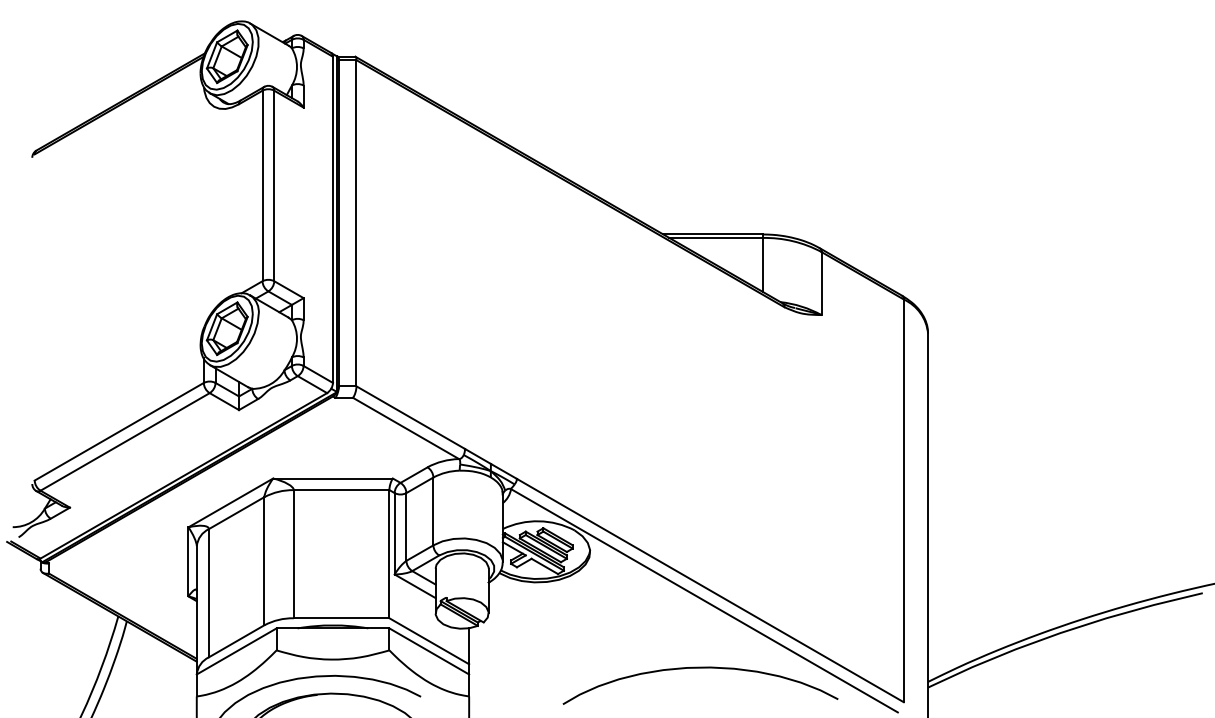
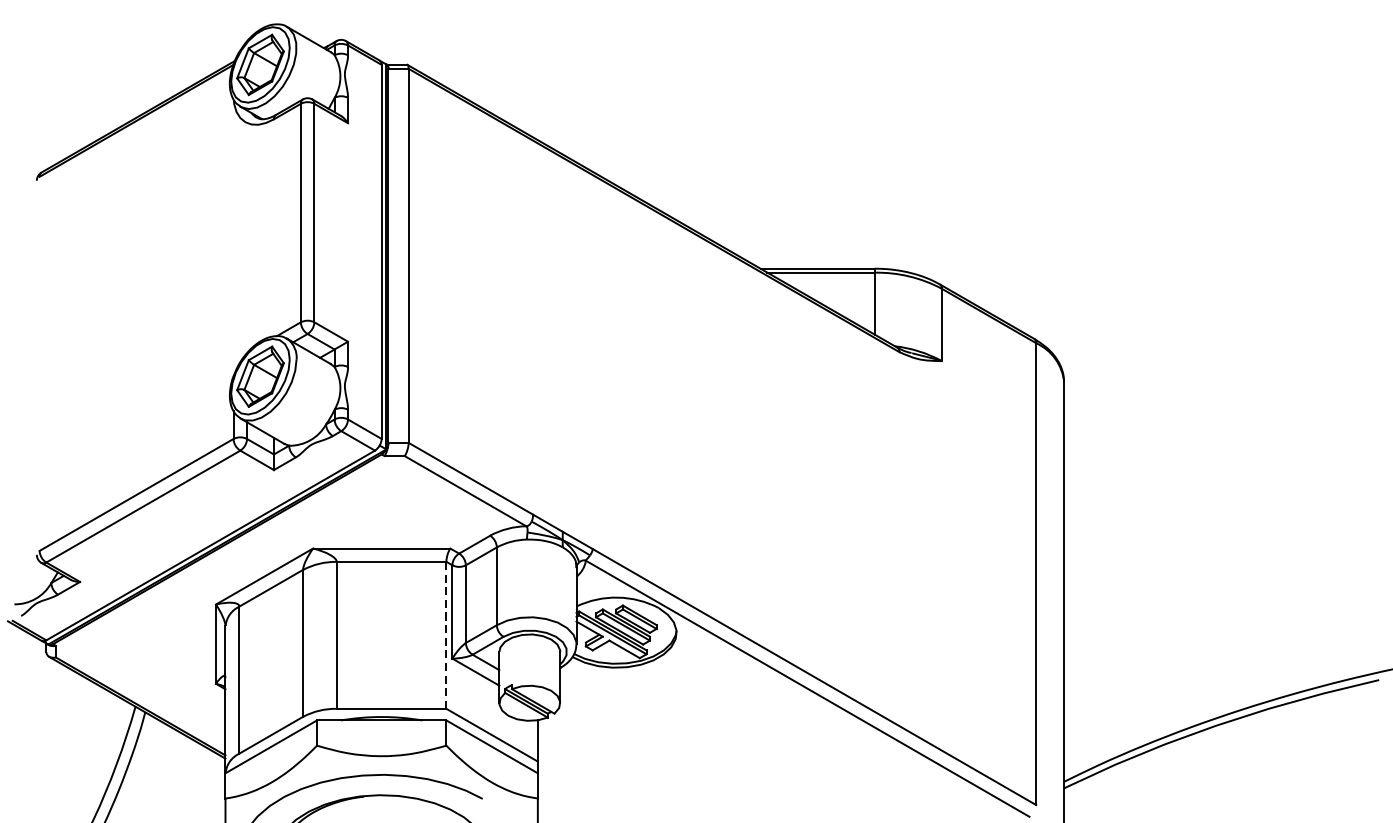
line: (389, 553) -> (446, 634), solid -> dashed
curve: (700, 668) -> (803, 766), removed

